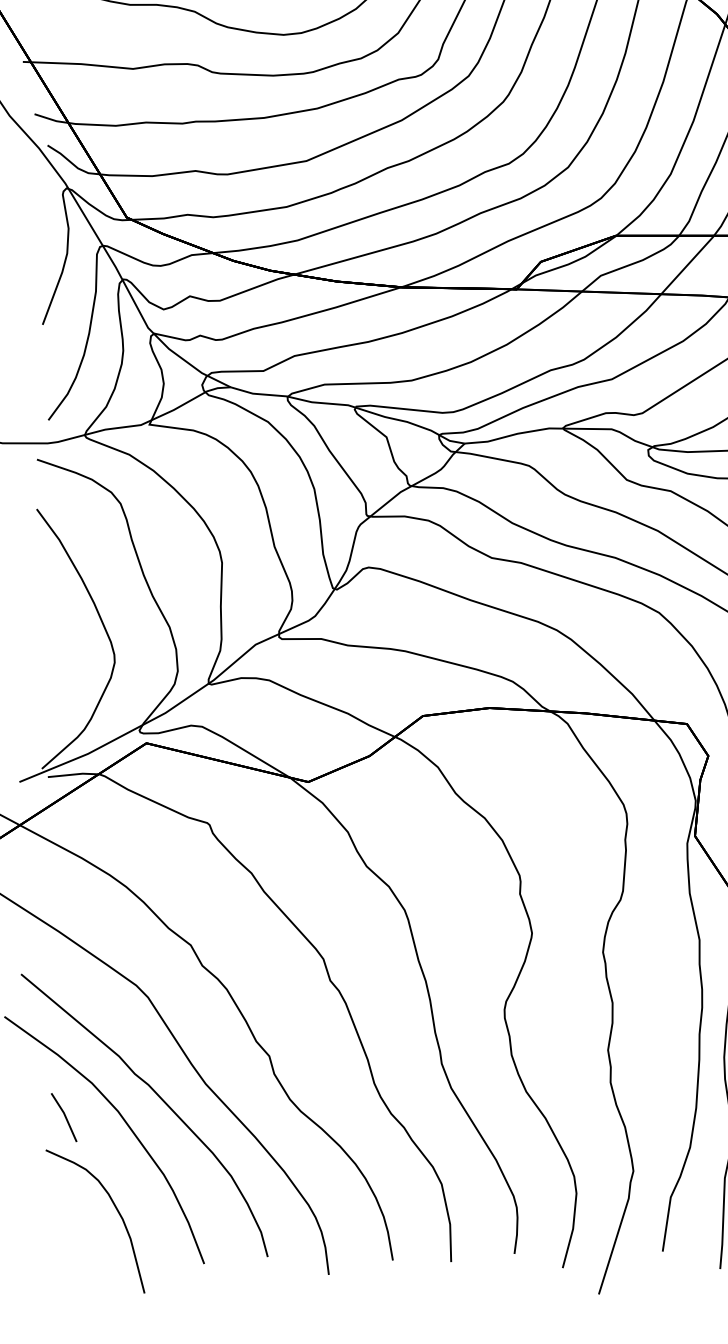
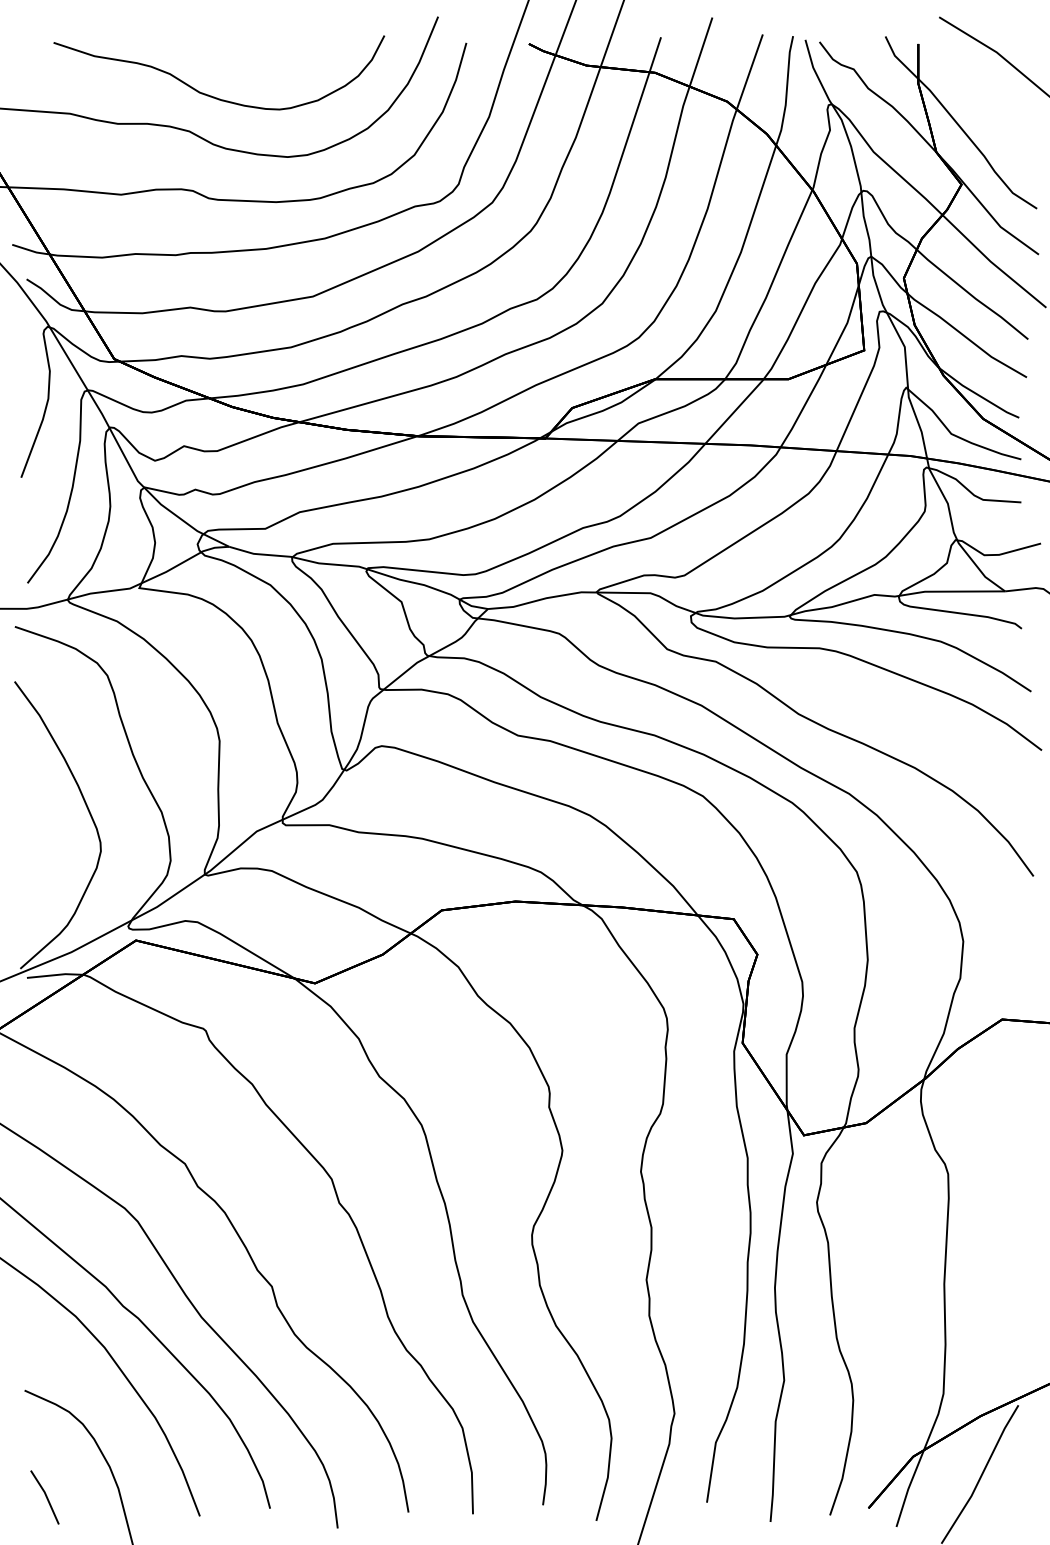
line: (64, 1116) -> (45, 1496), moved

